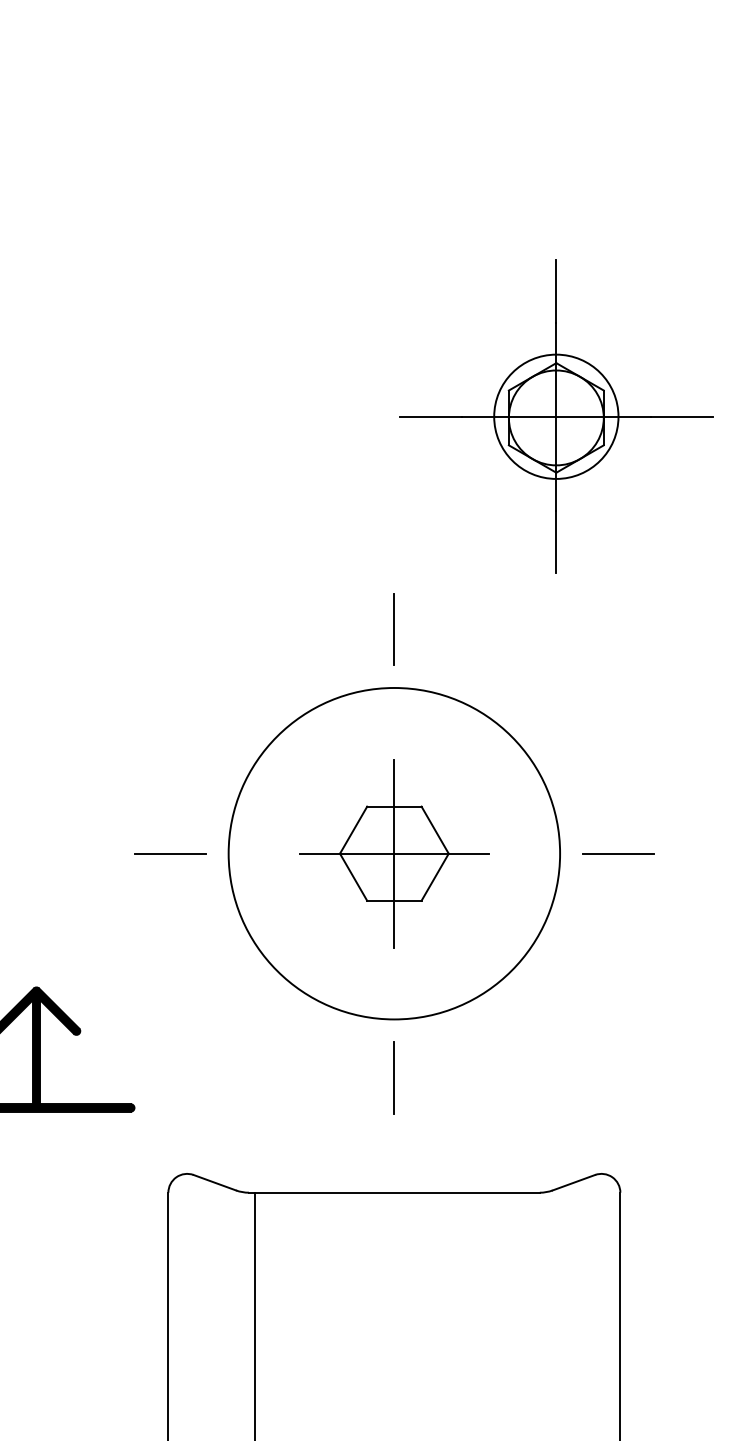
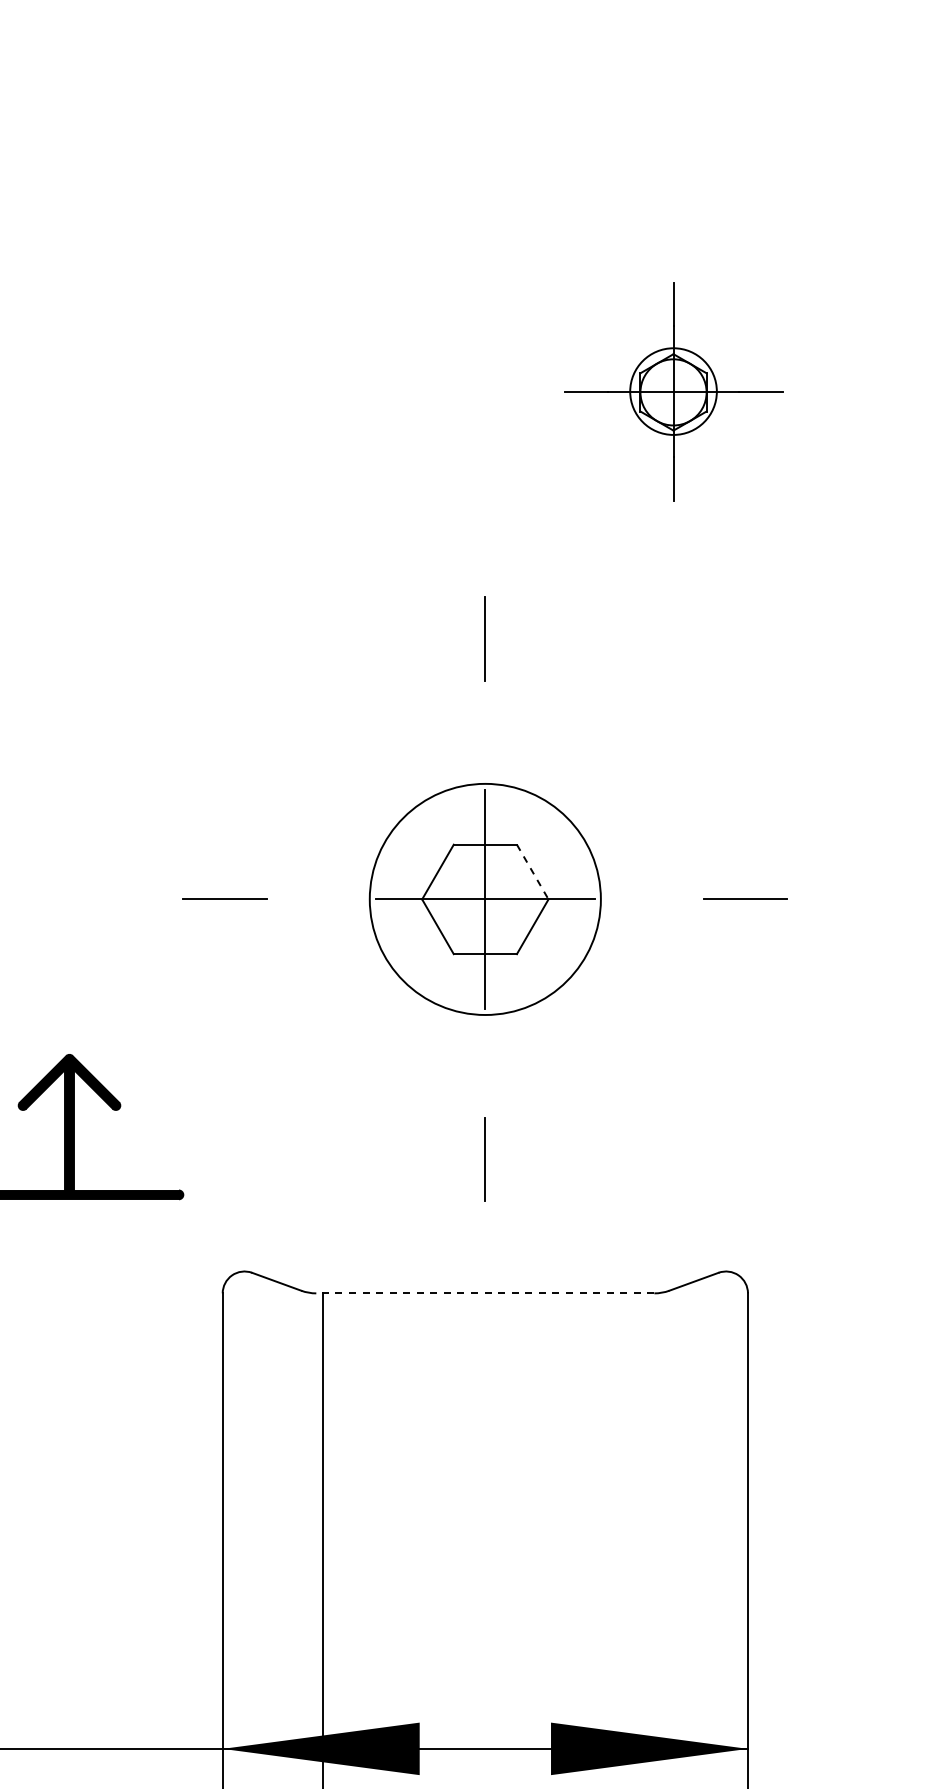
part: (556, 416) -> (673, 391), size x0.6
line: (434, 830) -> (532, 872), solid -> dashed
circle: (393, 853) -> (484, 899), size x0.6
line: (393, 1192) -> (484, 1293), solid -> dashed

